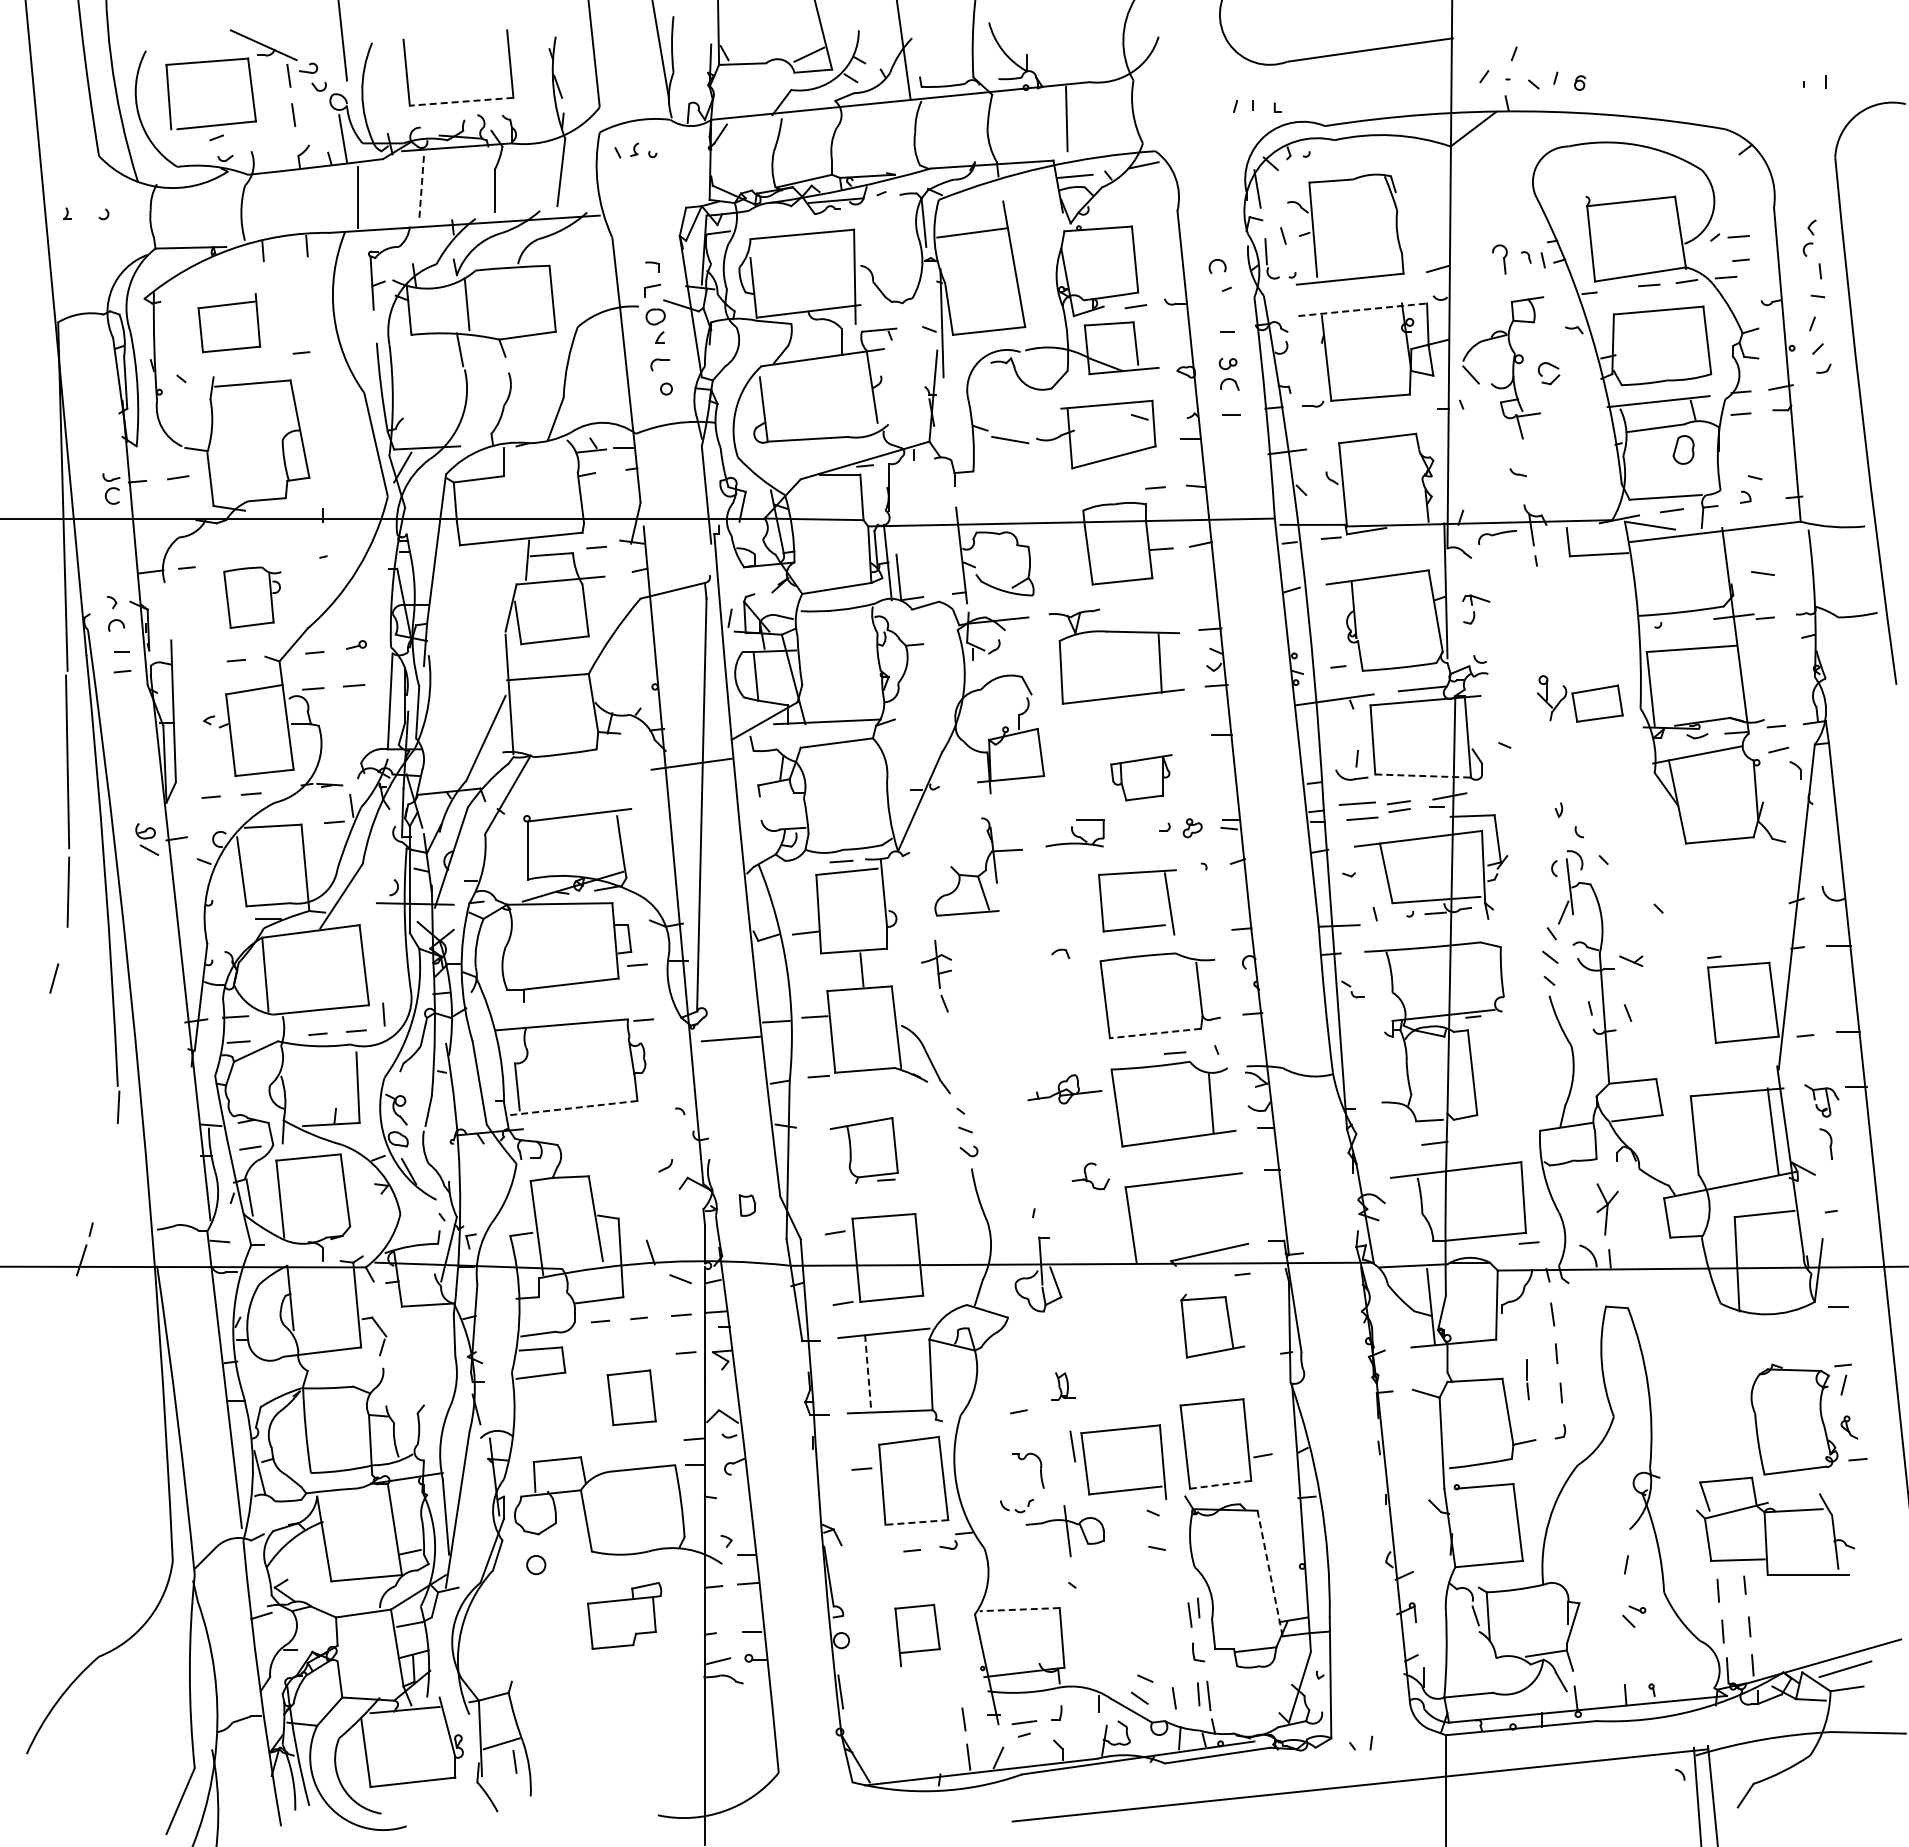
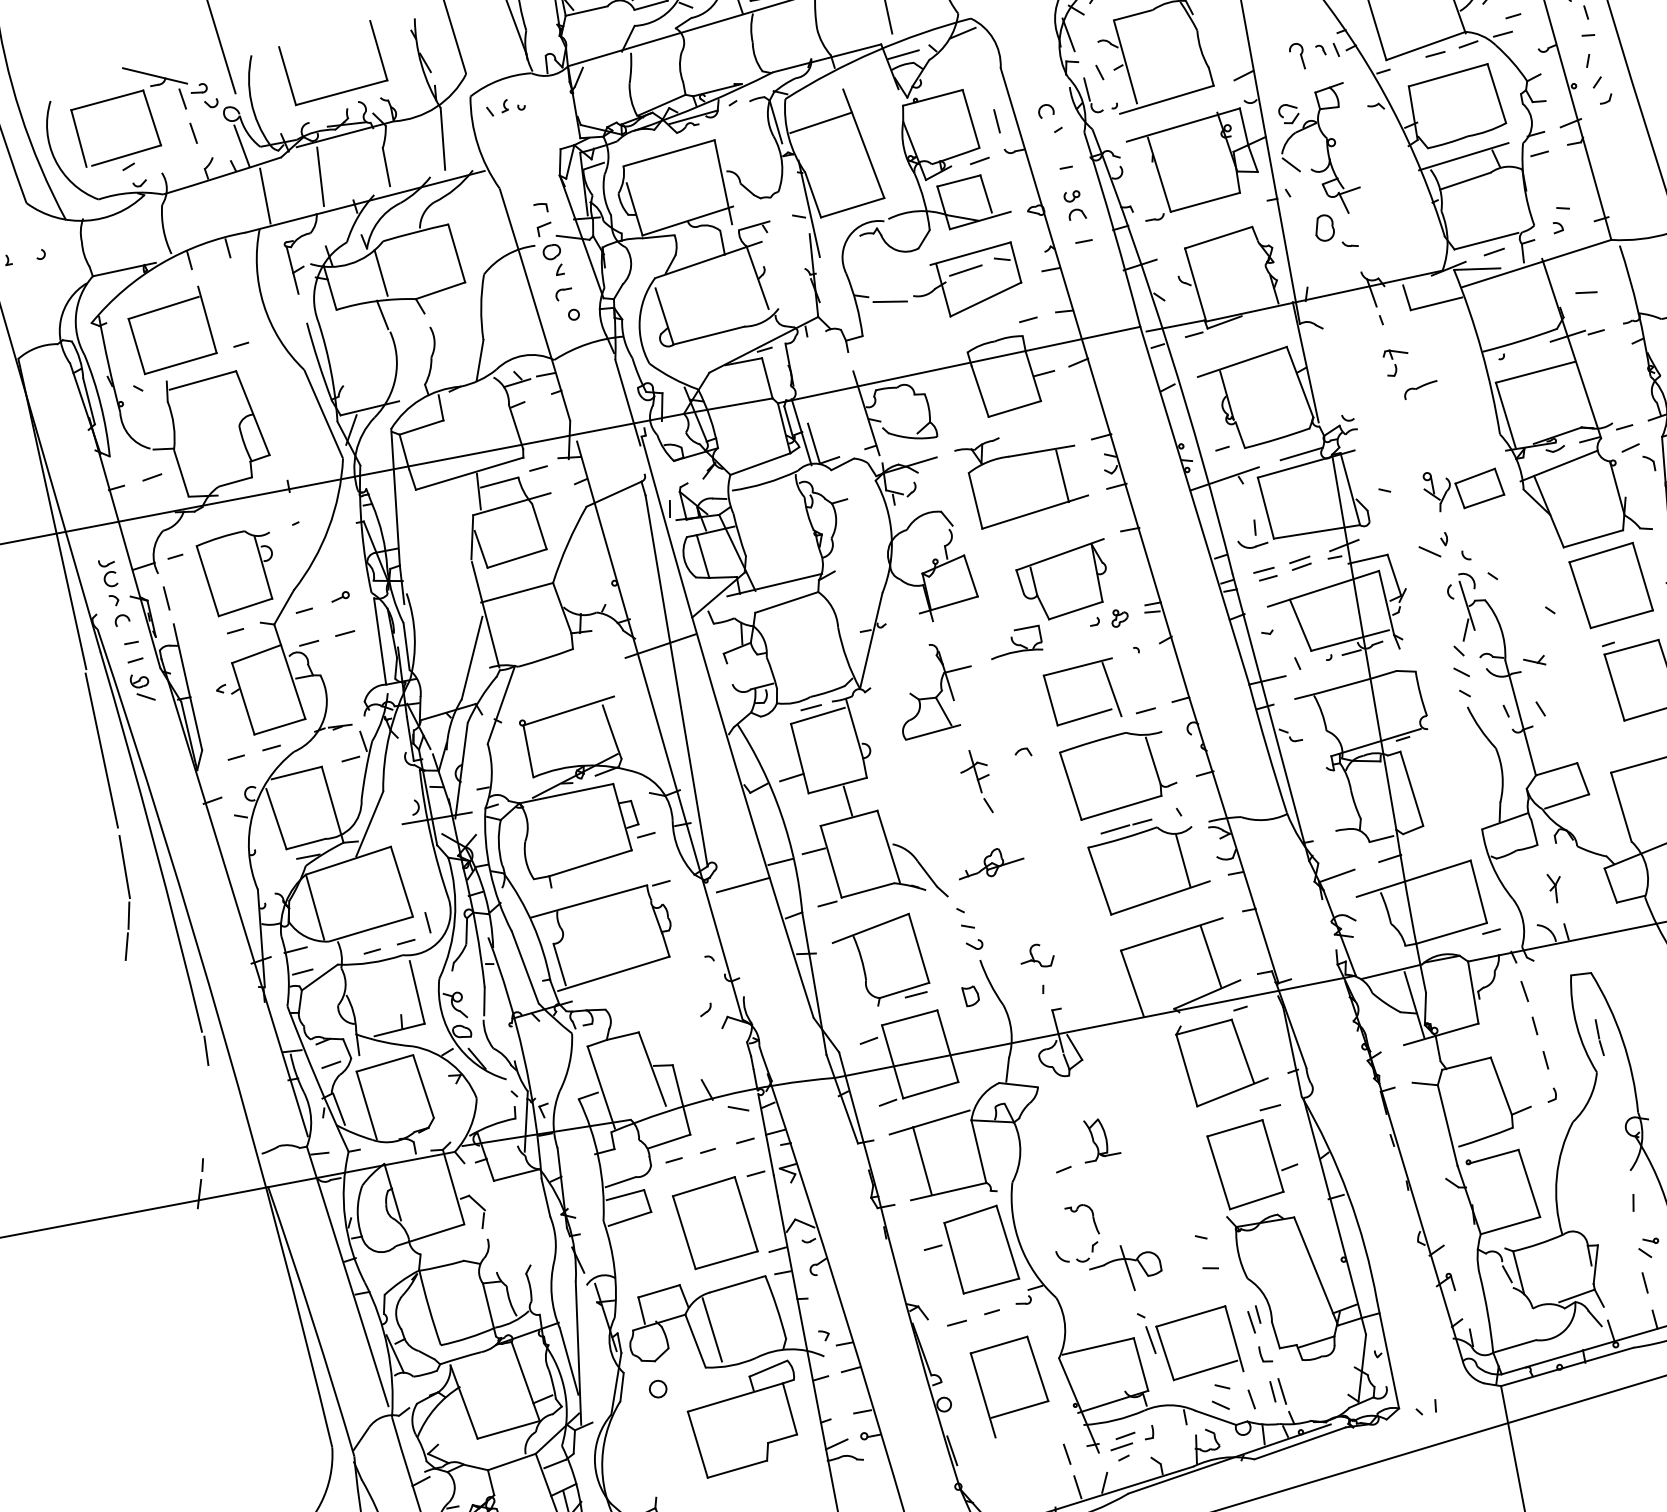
line: (461, 101) -> (341, 92), dashed -> solid
line: (421, 188) -> (320, 177), dashed -> solid
line: (1162, 266) -> (996, 120), added
line: (1362, 309) -> (1183, 124), dashed -> solid
part: (229, 322) -> (171, 329), size x1.43
part: (1542, 375) -> (1283, 116), moved
line: (1098, 421) -> (966, 270), added
part: (1683, 449) -> (1324, 227), moved
part: (111, 488) -> (108, 572), moved
part: (1497, 537) -> (1420, 390), moved
part: (252, 597) -> (239, 571), size x1.43
part: (1476, 609) -> (1397, 362), moved
line: (168, 610) -> (166, 597), added
part: (1579, 698) -> (1462, 486), moved
line: (1423, 776) -> (1317, 532), dashed -> solid
part: (1141, 777) -> (1065, 581), size x1.67
part: (1358, 811) -> (1265, 574), size x0.62
line: (1540, 820) -> (1429, 551), added
part: (147, 839) -> (142, 687), moved
part: (1729, 894) -> (1611, 585), added
line: (1201, 933) -> (1145, 710), added
line: (62, 945) -> (128, 915), added
part: (936, 975) -> (976, 781), moved
line: (1155, 1033) -> (1121, 807), dashed -> solid
line: (1144, 1055) -> (1115, 829), added
part: (1064, 1089) -> (990, 863), moved
line: (573, 1108) -> (613, 974), dashed -> solid
part: (864, 1150) -> (881, 962), size x1.43
line: (1373, 1151) -> (1336, 876), added
part: (1090, 1176) -> (1036, 956), moved
part: (746, 1205) -> (970, 996), moved
part: (1607, 1208) -> (1555, 887), size x0.62
line: (1221, 1211) -> (1210, 955), added
part: (1212, 1325) -> (1222, 1059), size x1.43
line: (868, 1373) -> (922, 1161), dashed -> solid
part: (1527, 1379) -> (1599, 1037), moved
part: (1063, 1386) -> (1099, 1139), size x1.67
line: (1254, 1387) -> (1270, 1107), added
part: (631, 1397) -> (714, 1222), size x1.67
line: (1220, 1484) -> (1256, 1200), dashed -> solid
part: (1122, 1489) -> (1202, 1370), moved
part: (1017, 1505) -> (1078, 1253), size x1.43
line: (606, 1512) -> (712, 1330), added
line: (916, 1522) -> (991, 1286), dashed -> solid
line: (872, 1555) -> (957, 1323), added
line: (1270, 1574) -> (1316, 1272), dashed -> solid
line: (1019, 1609) -> (1098, 1346), dashed -> solid
part: (624, 1615) -> (745, 1419), size x1.67
part: (917, 1635) -> (1011, 1387), size x1.67
line: (1622, 1653) -> (1645, 1282), added
line: (1030, 1711) -> (1125, 1435), added

